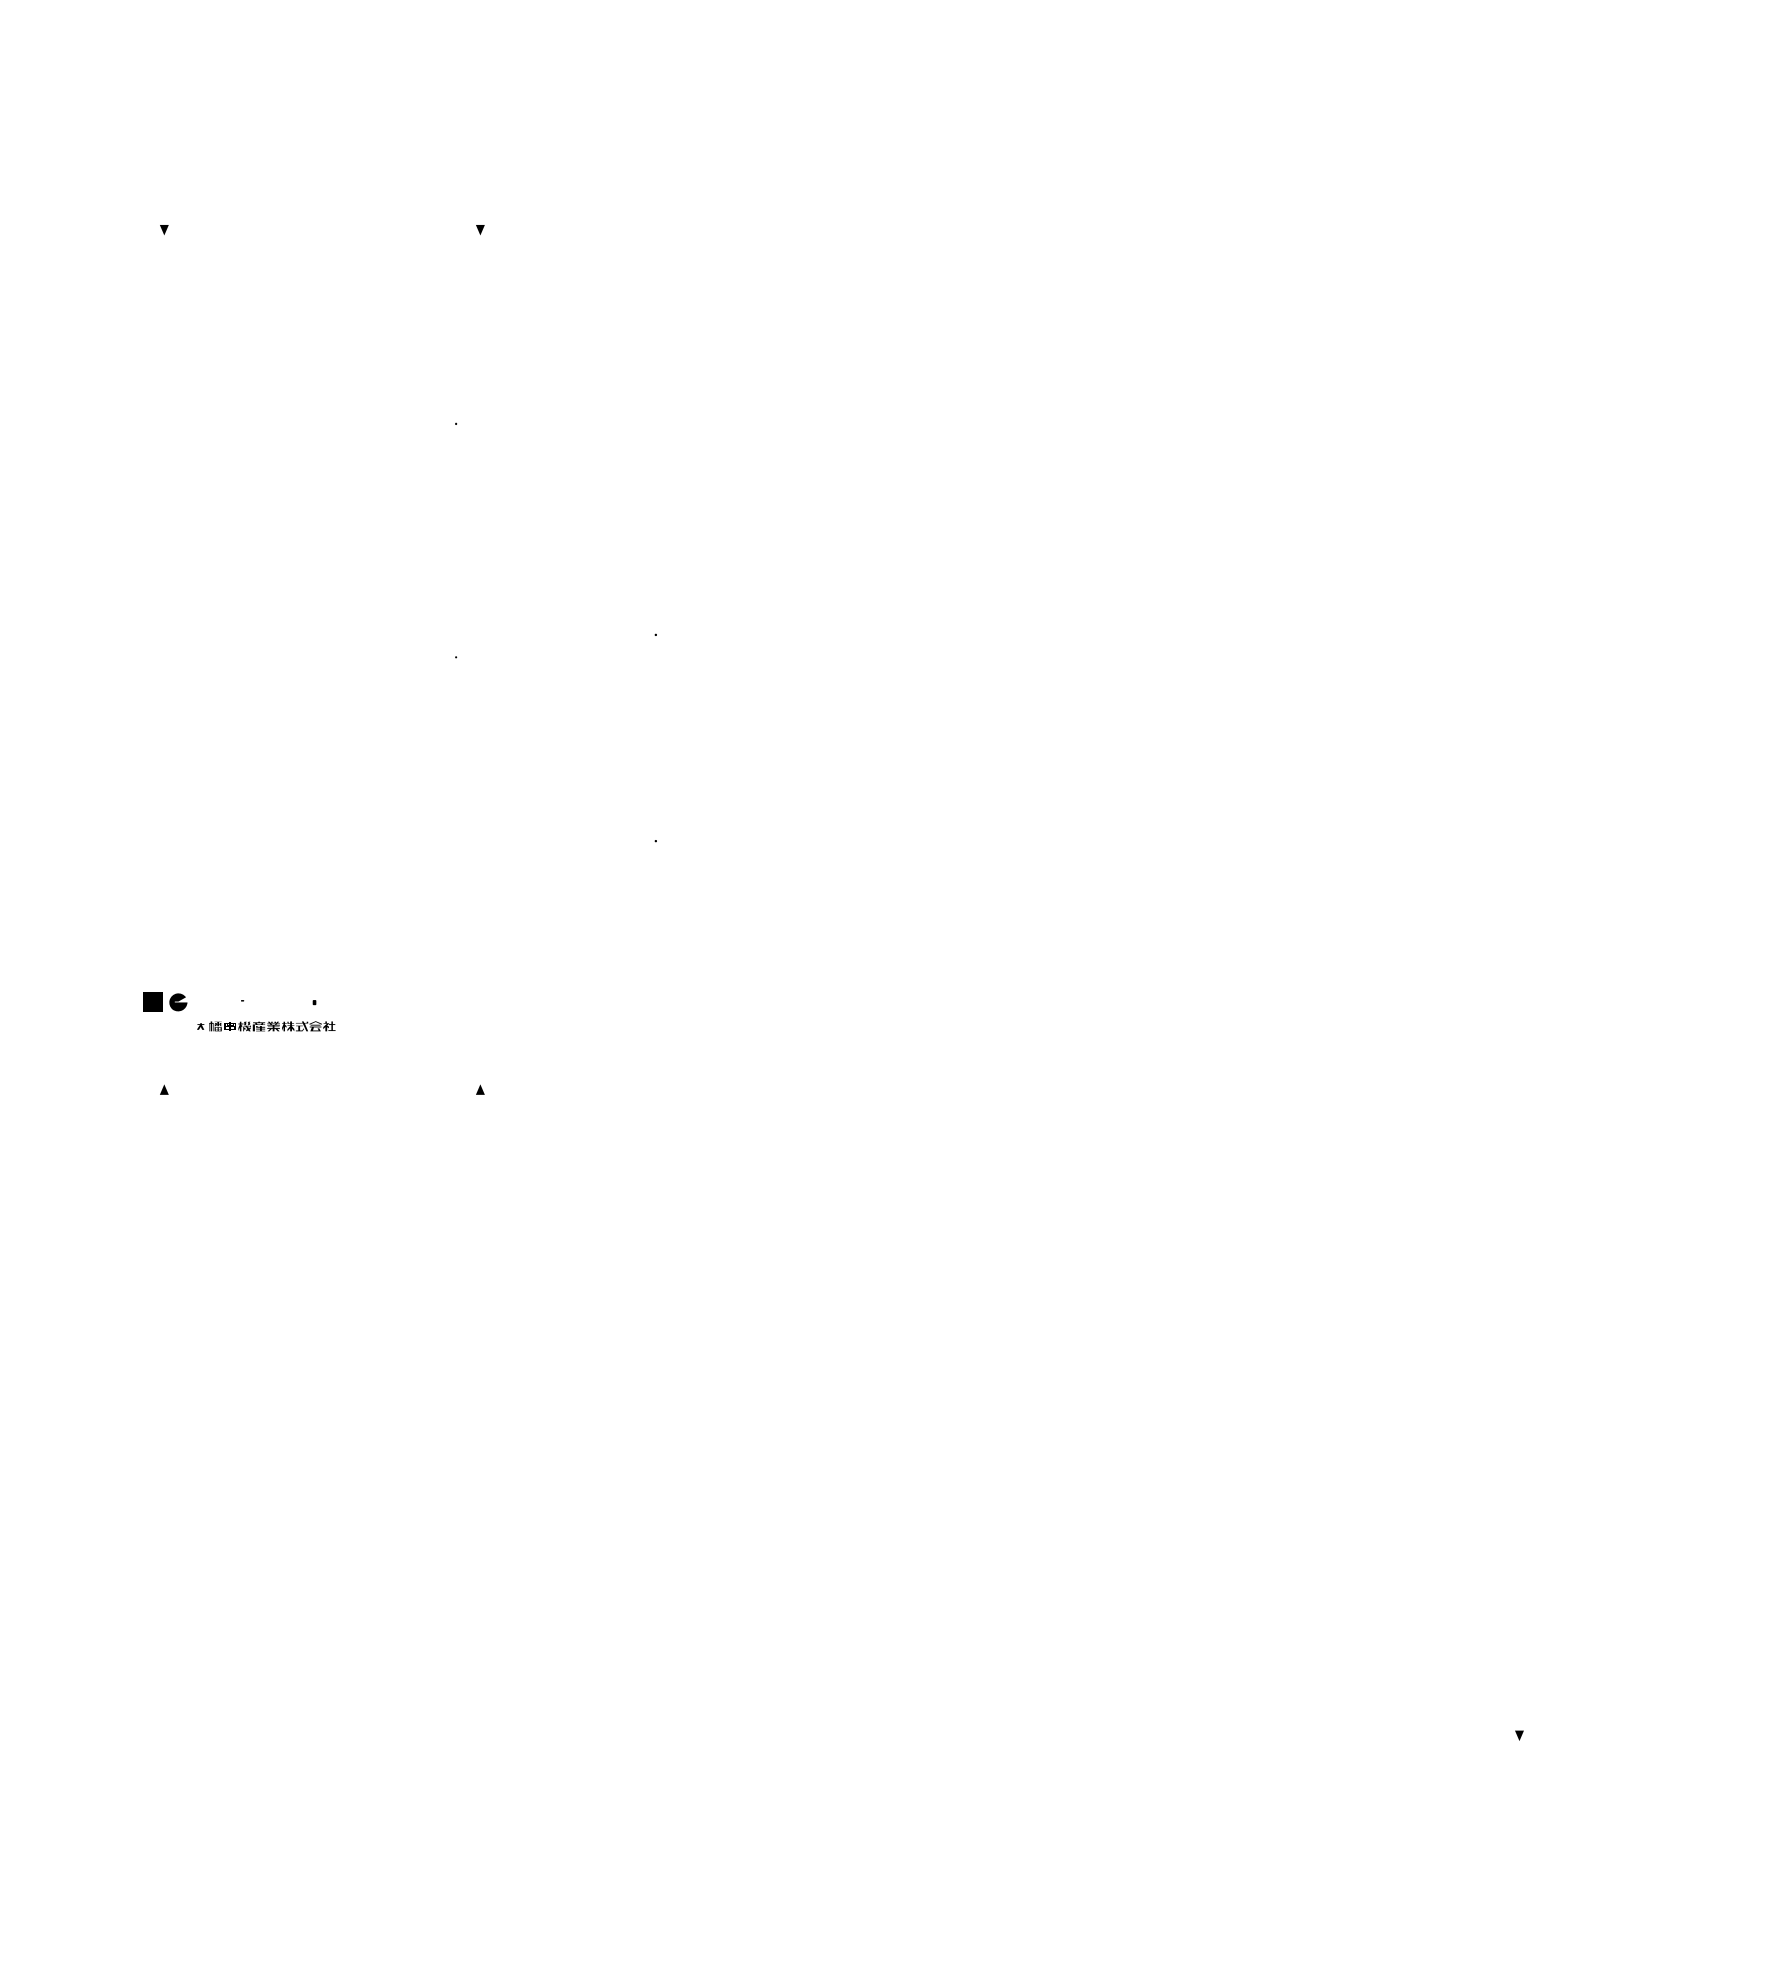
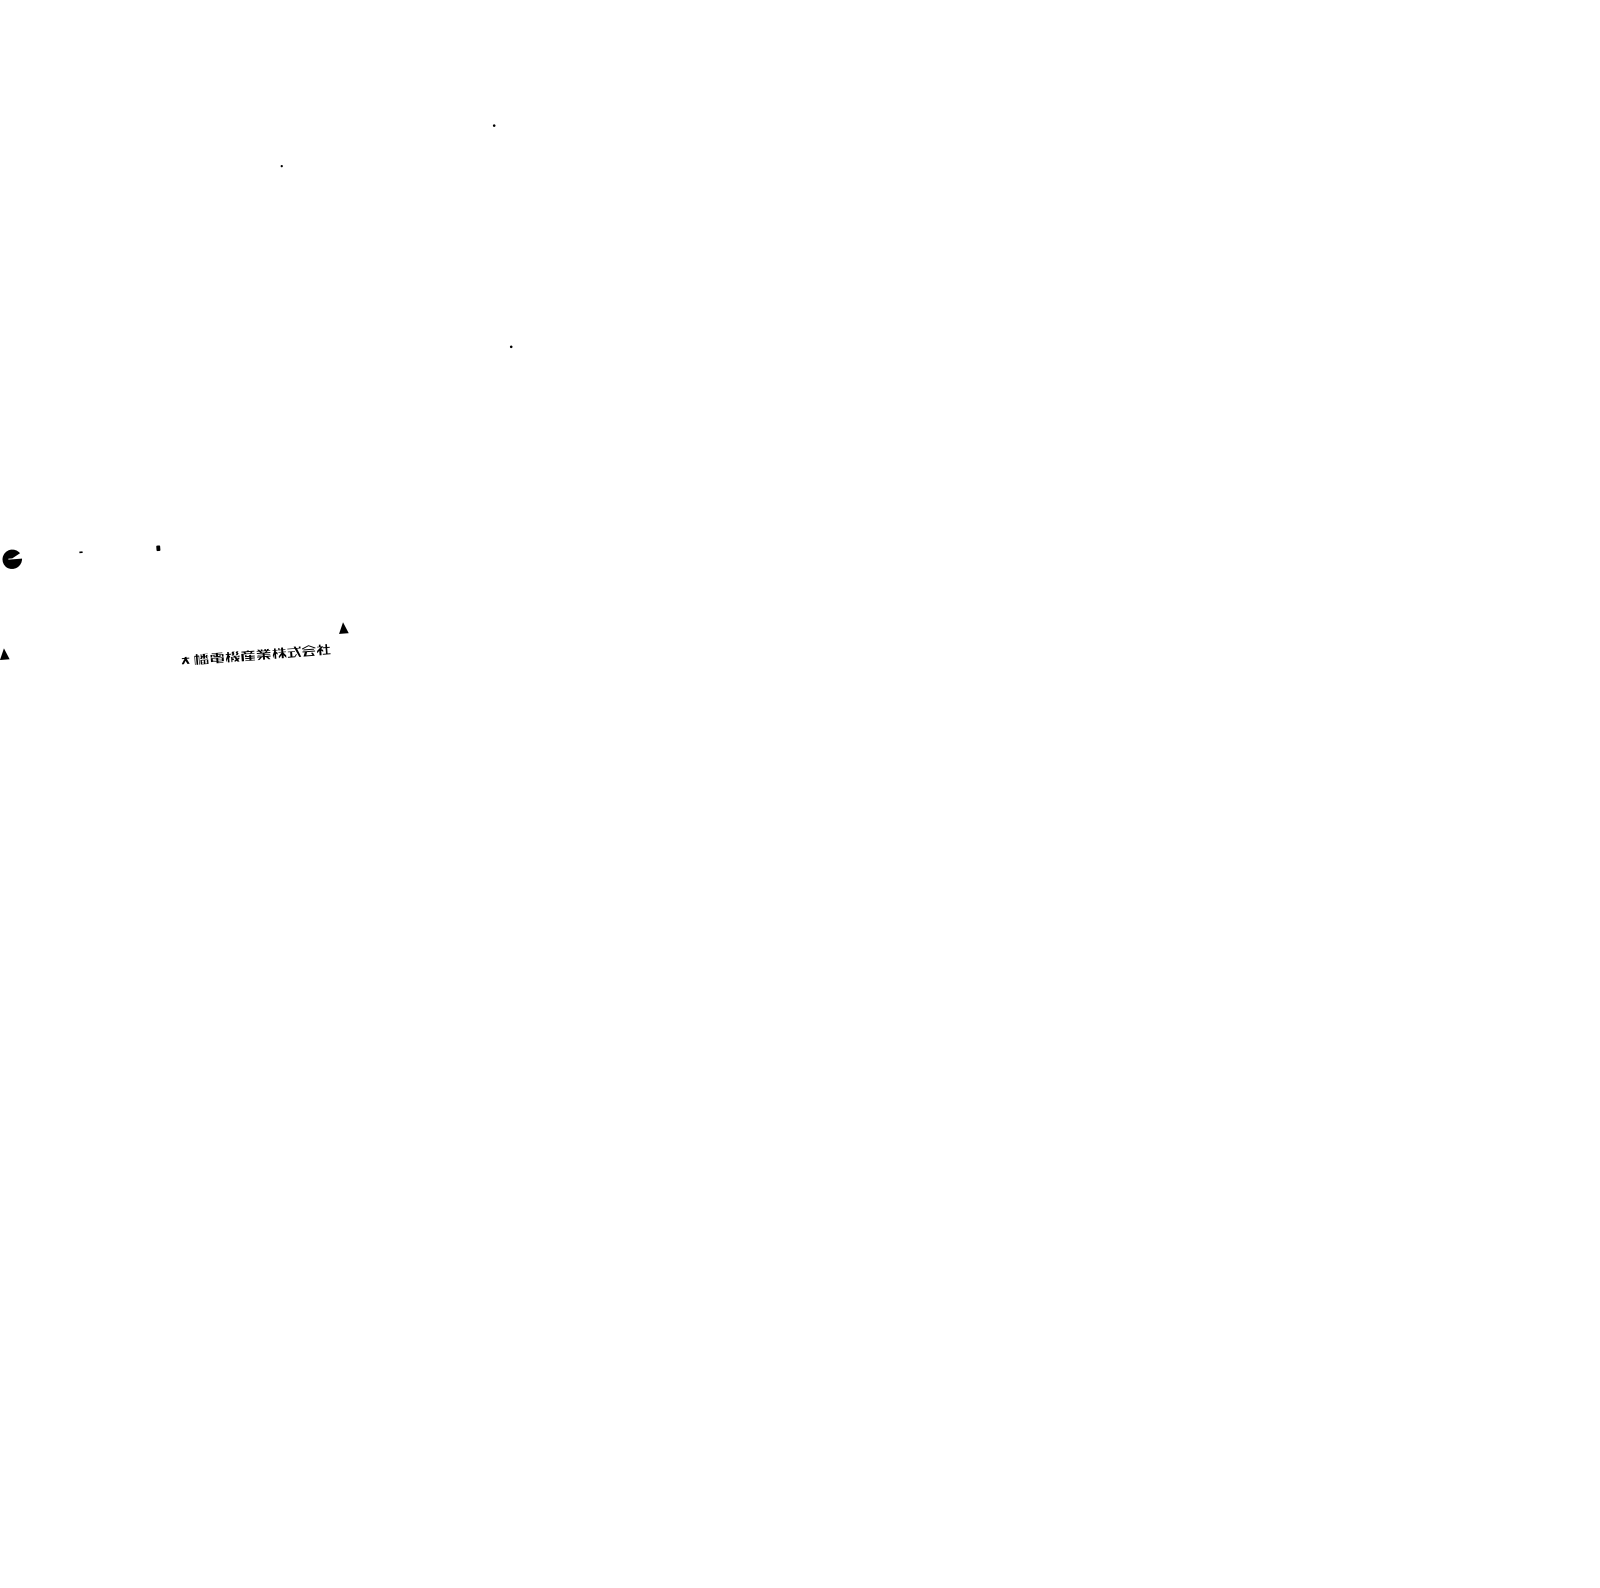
part: (266, 1026) -> (256, 655), moved
fill: (1518, 1735) -> (1510, 1235), removed

